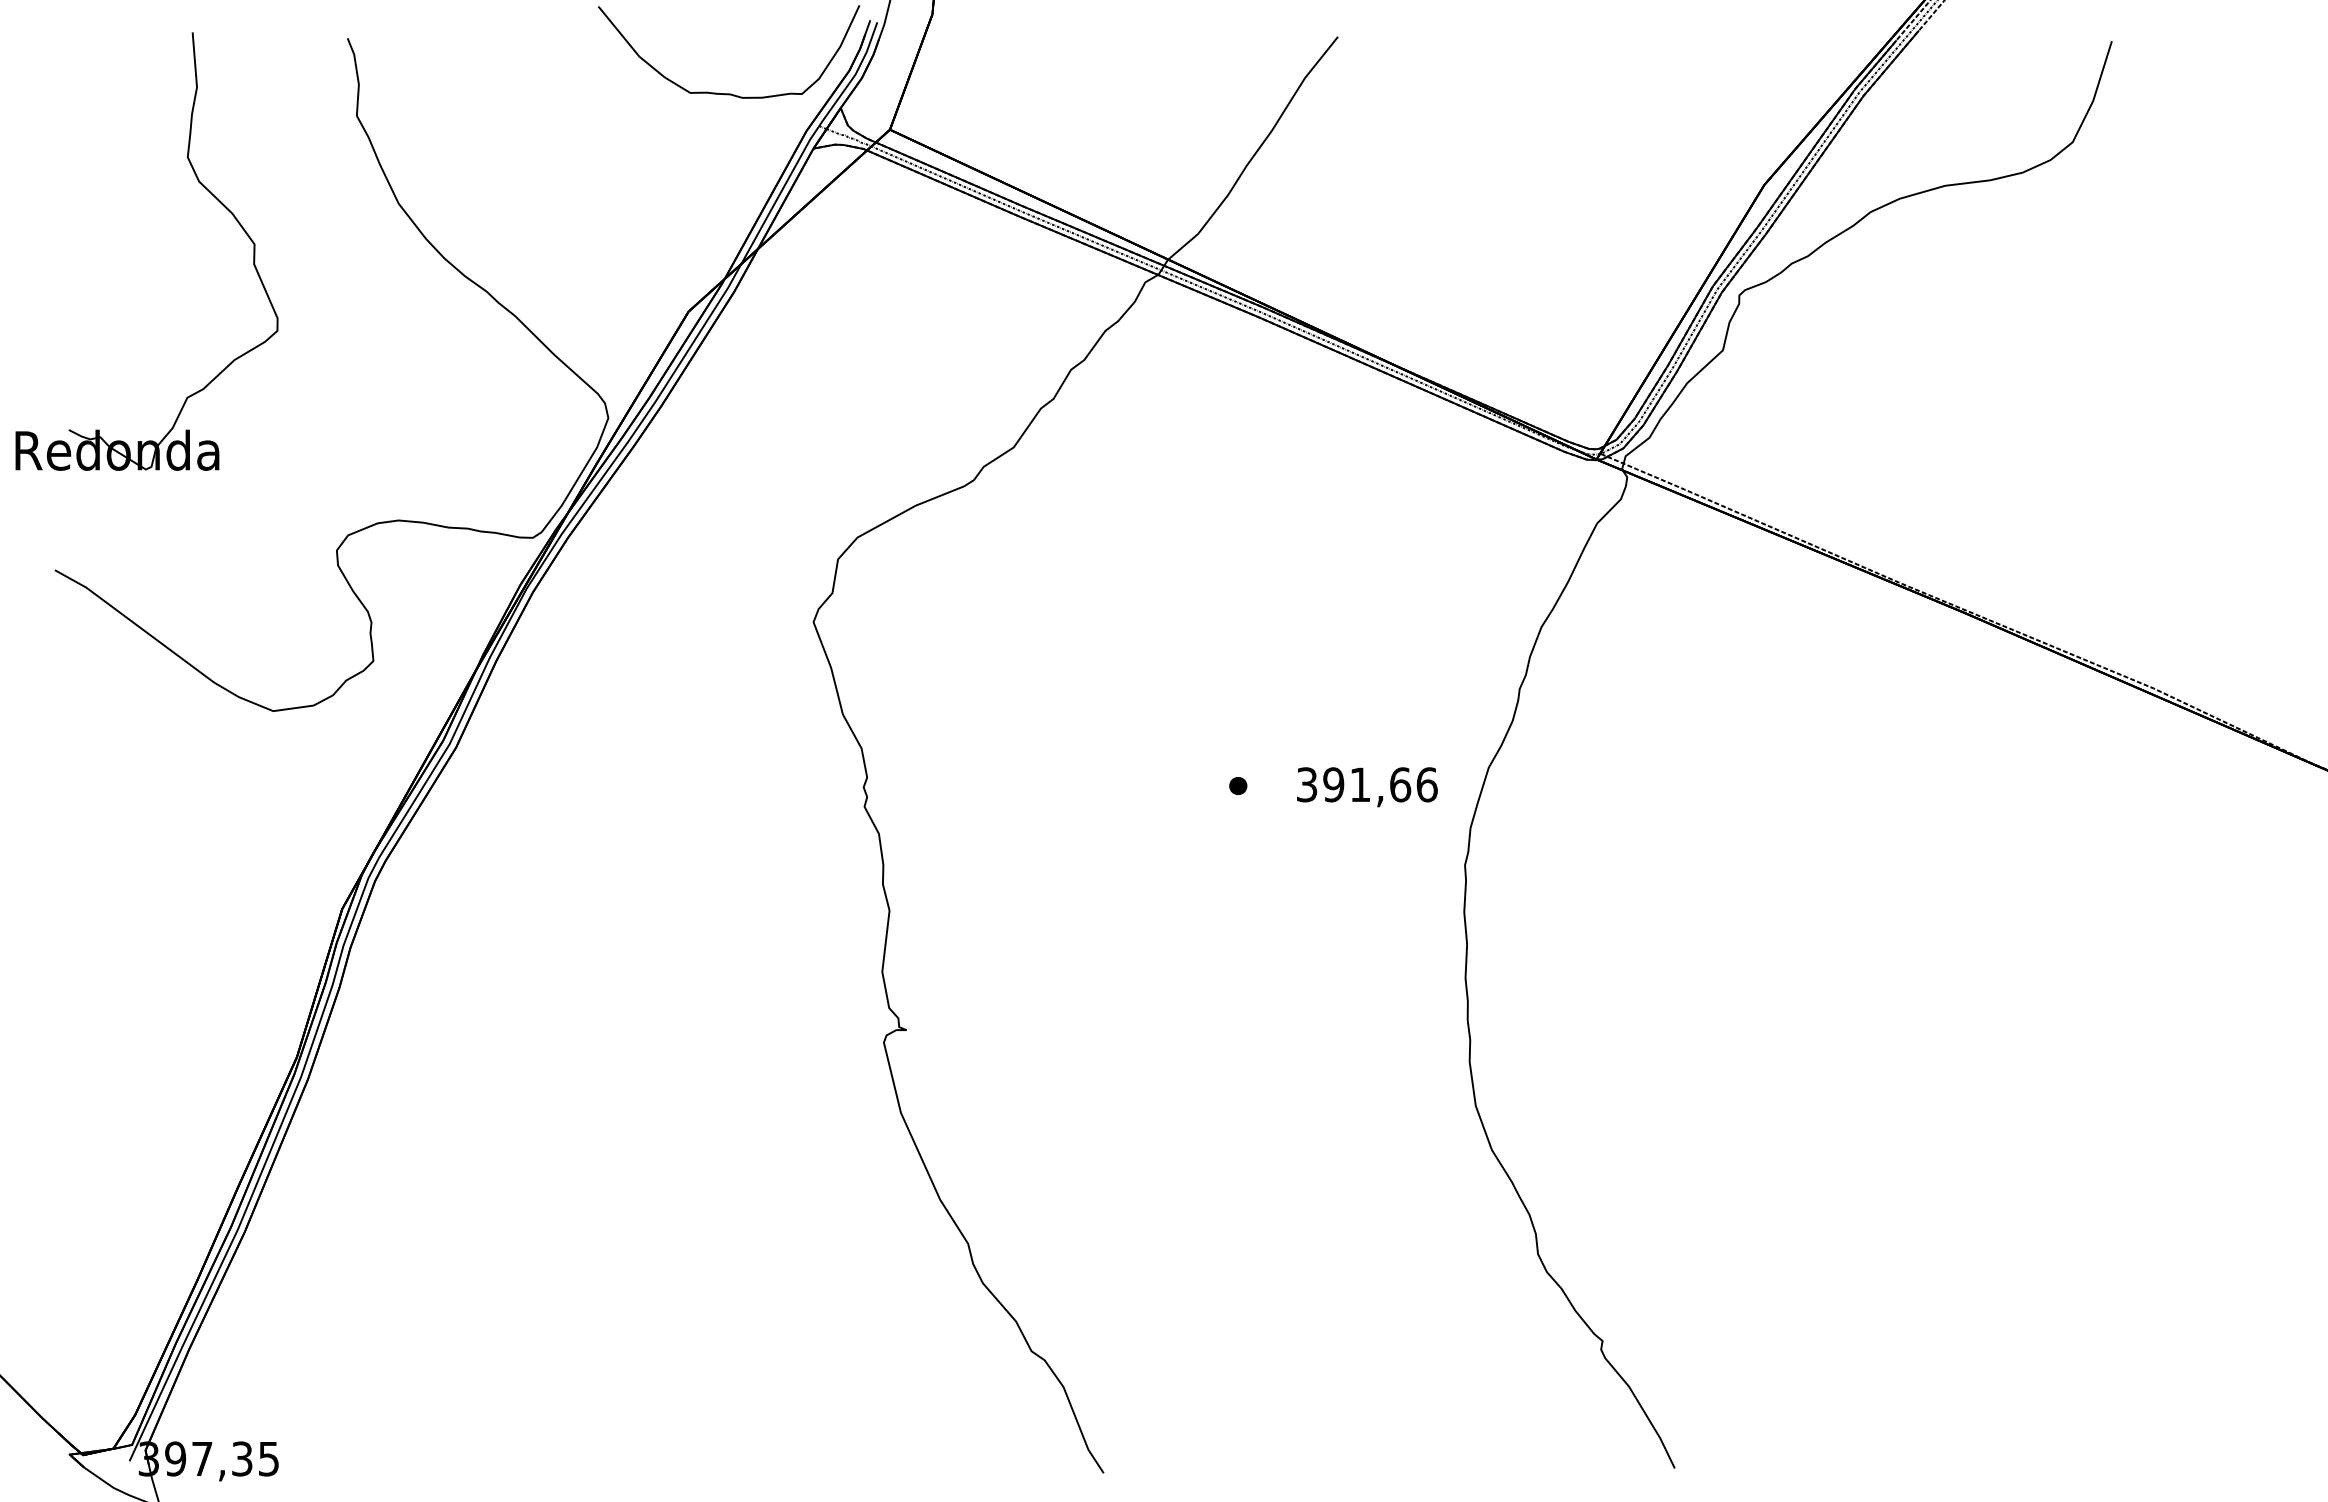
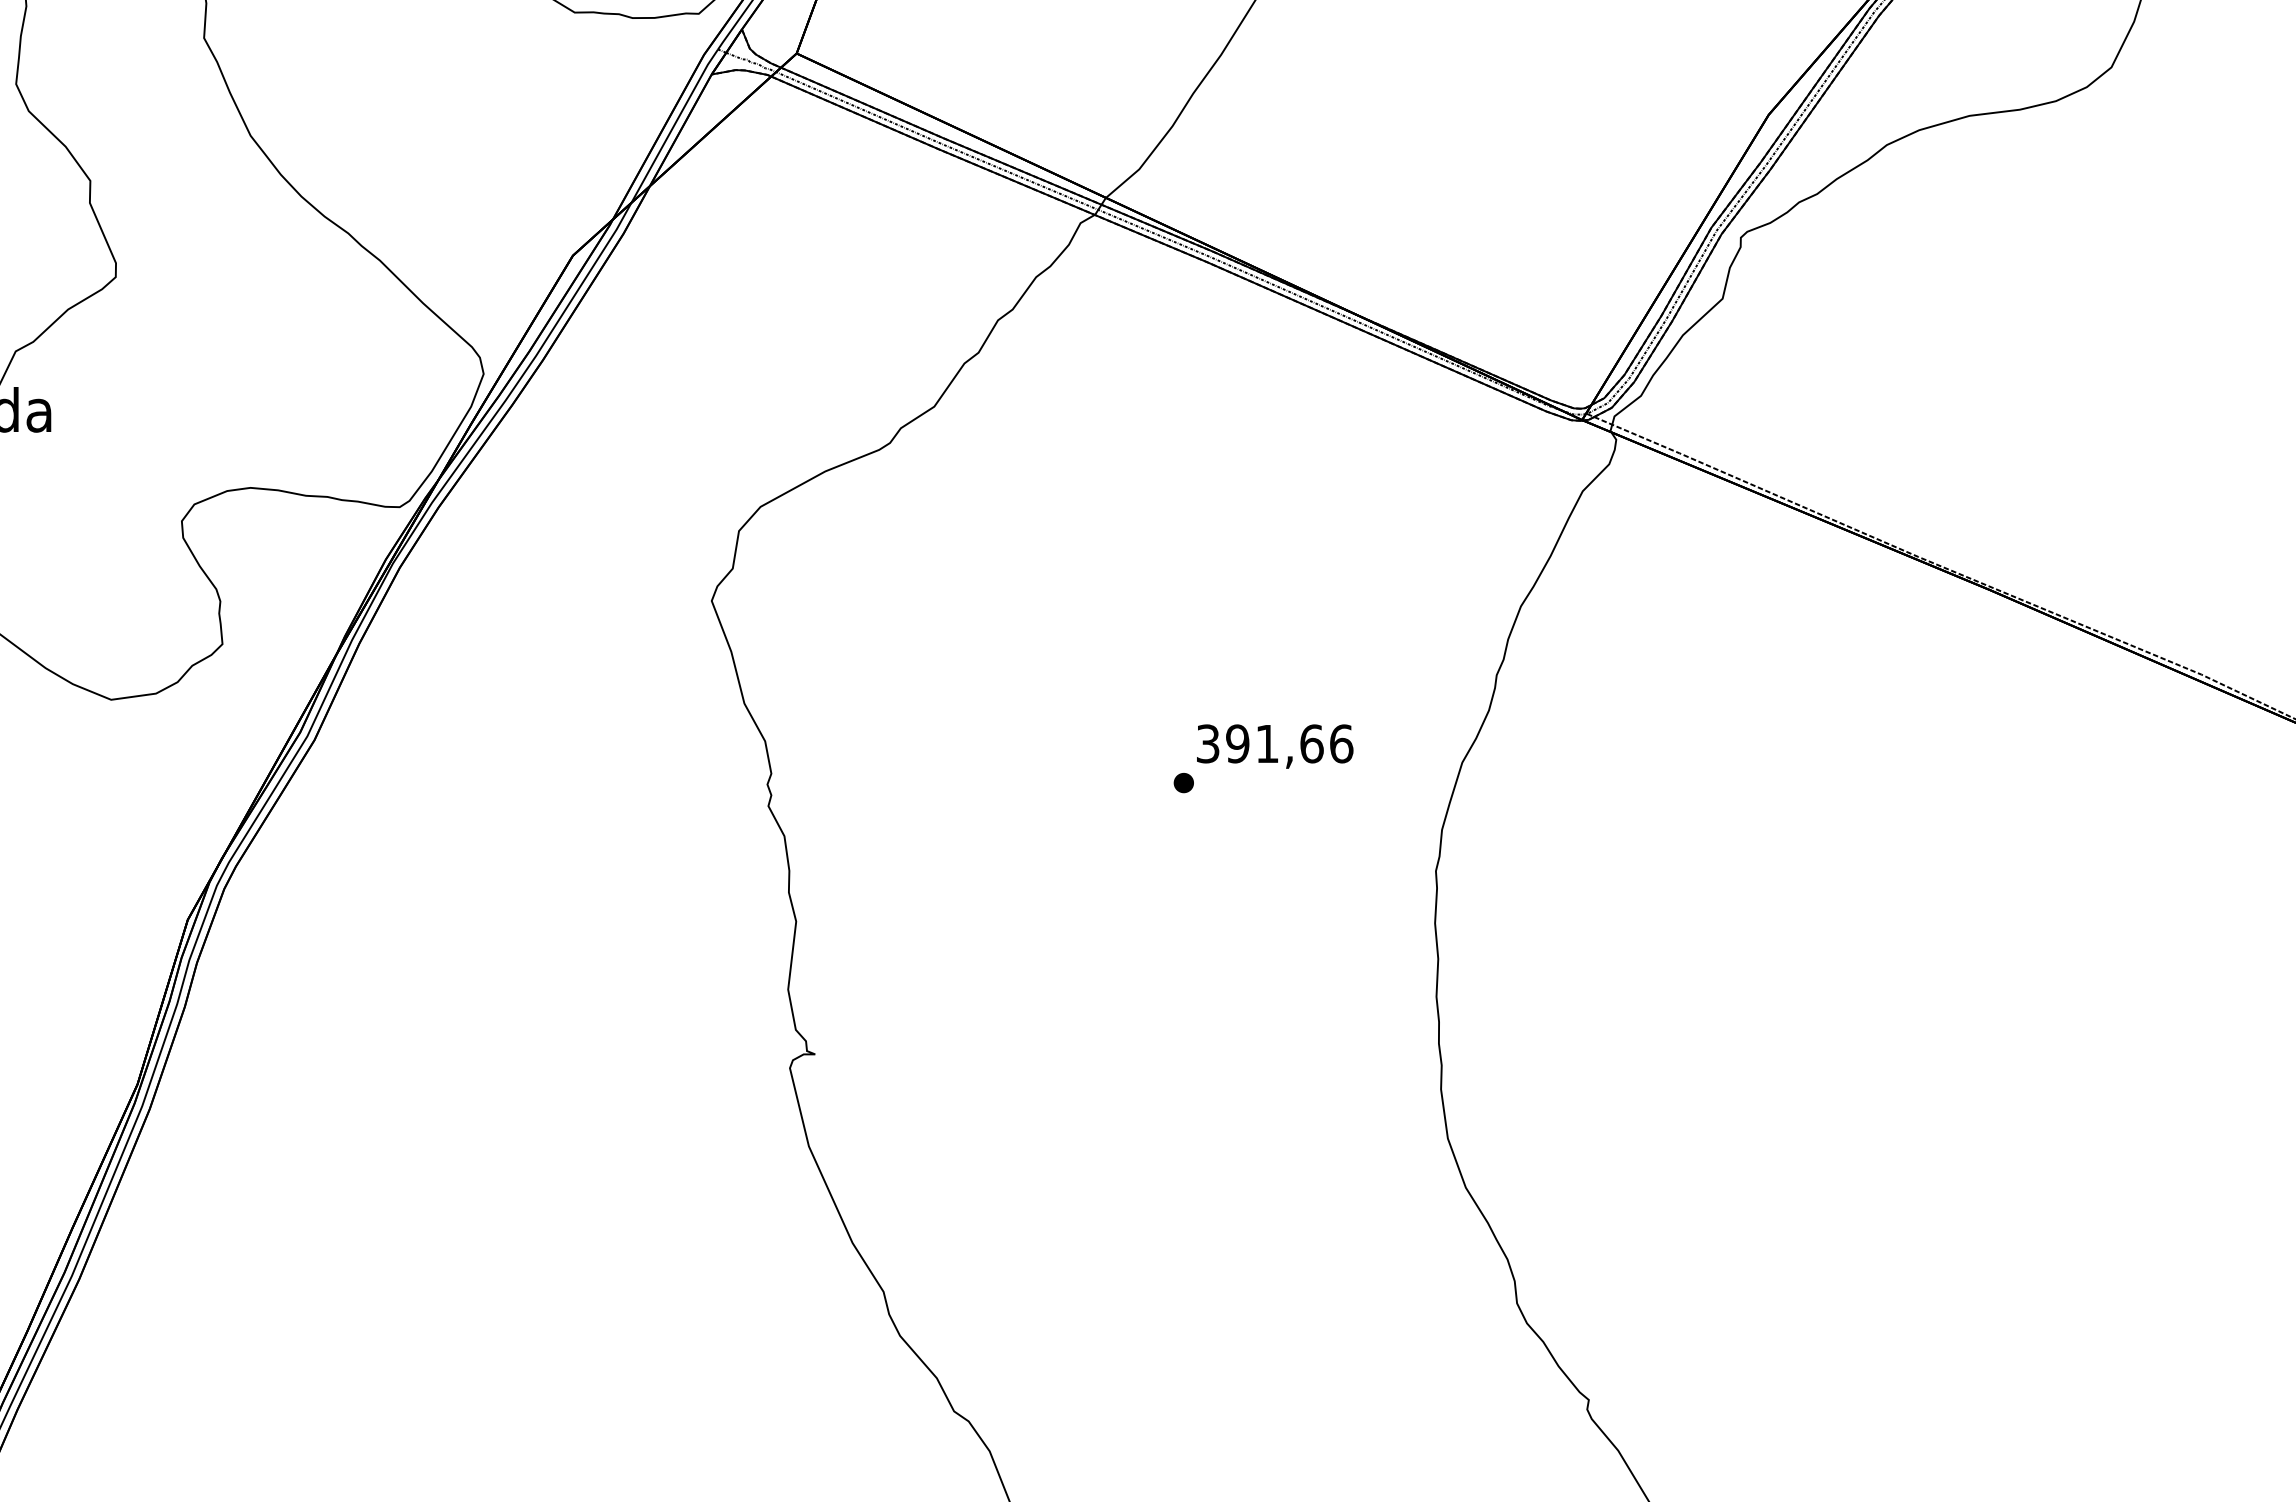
text: (1367, 787) -> (1275, 746), moved

